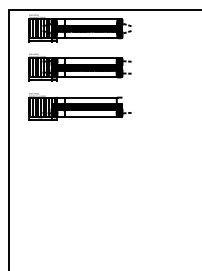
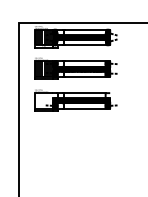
hatch: (43, 106) -> (46, 100), removed

